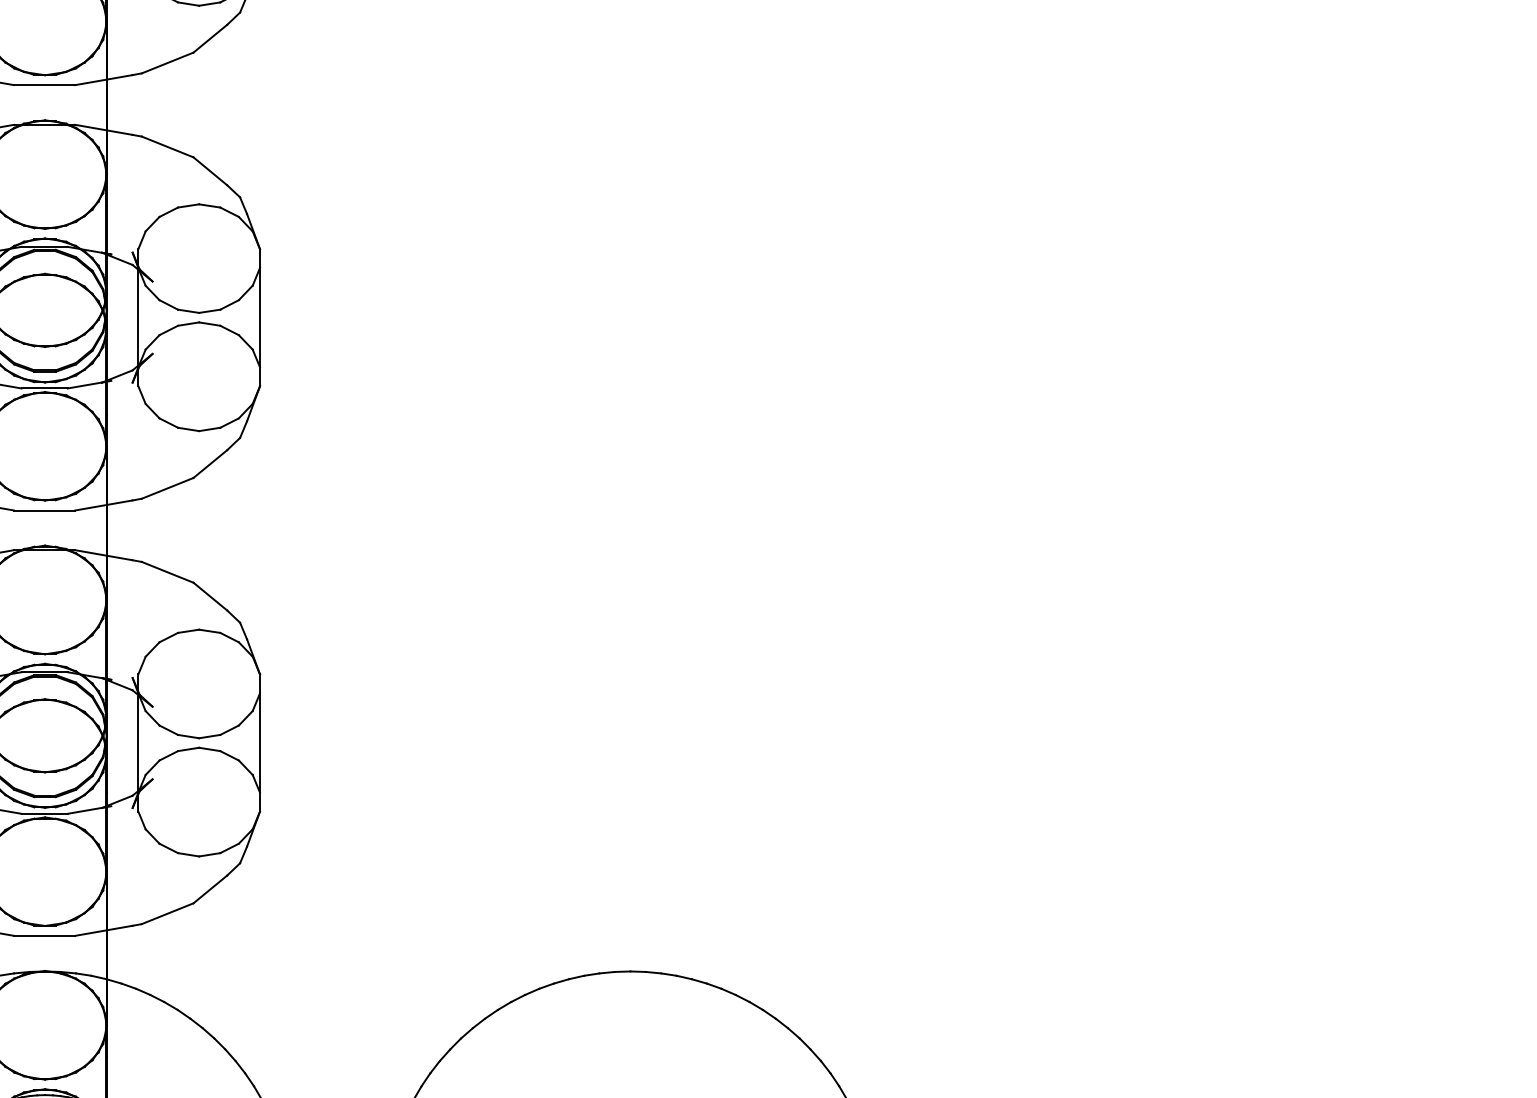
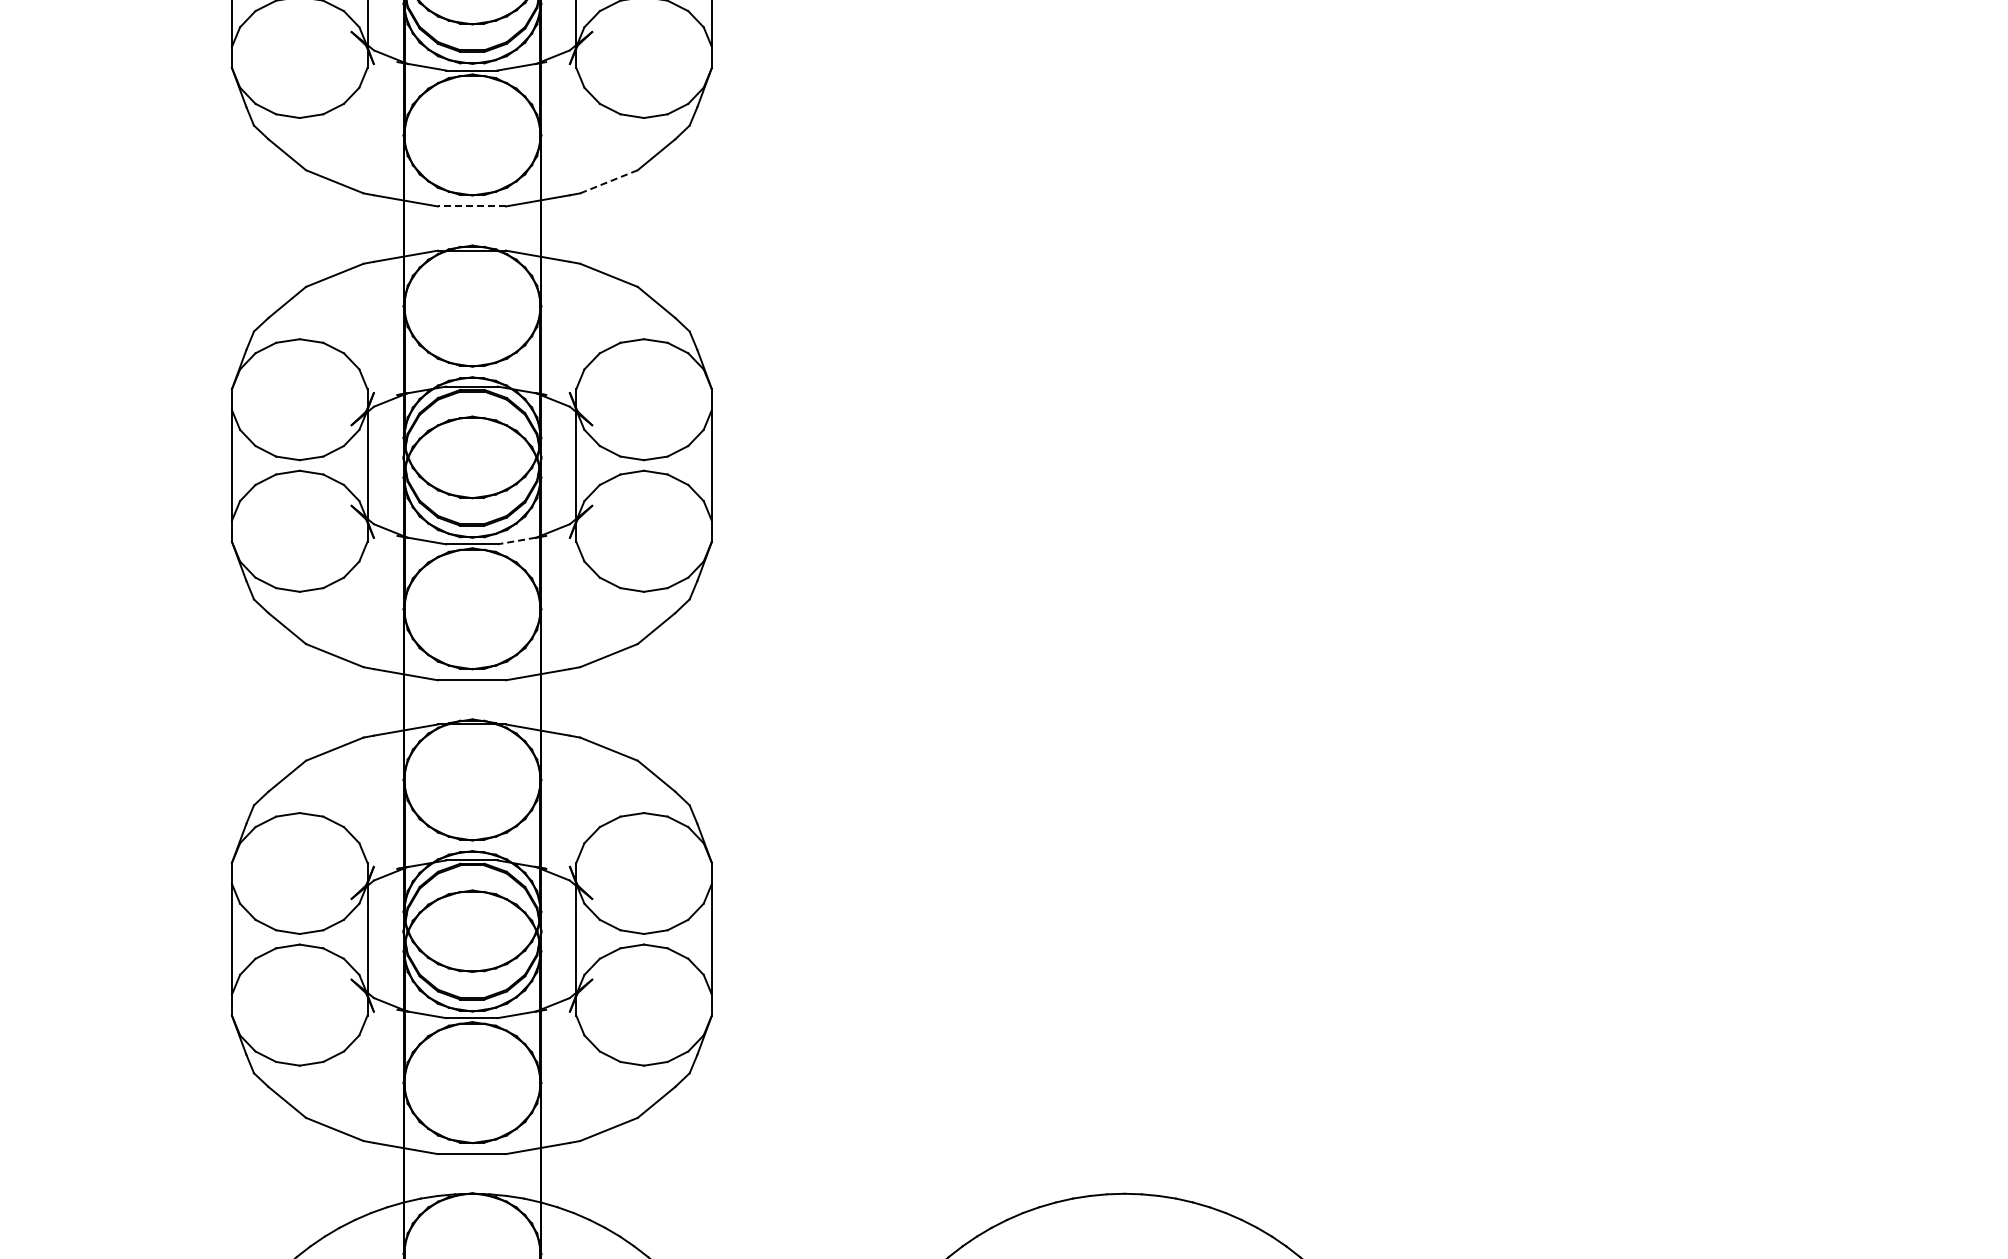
line: (167, 62) -> (608, 181), solid -> dashed
line: (44, 85) -> (471, 206), solid -> dashed
line: (84, 385) -> (516, 541), solid -> dashed

